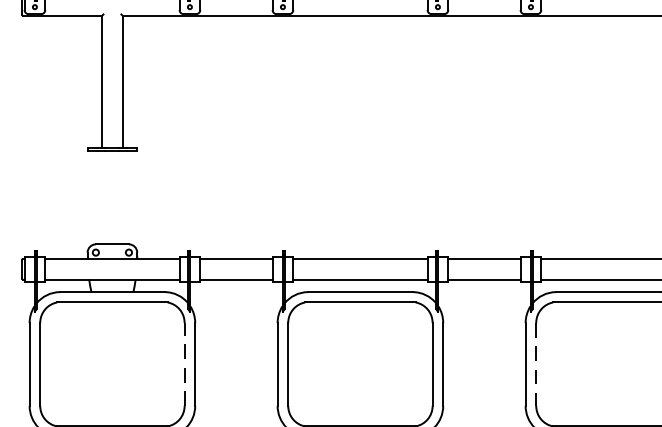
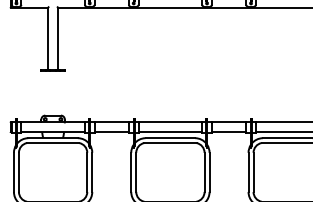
line: (185, 364) -> (87, 172), dashed -> solid
line: (536, 364) -> (253, 172), dashed -> solid

